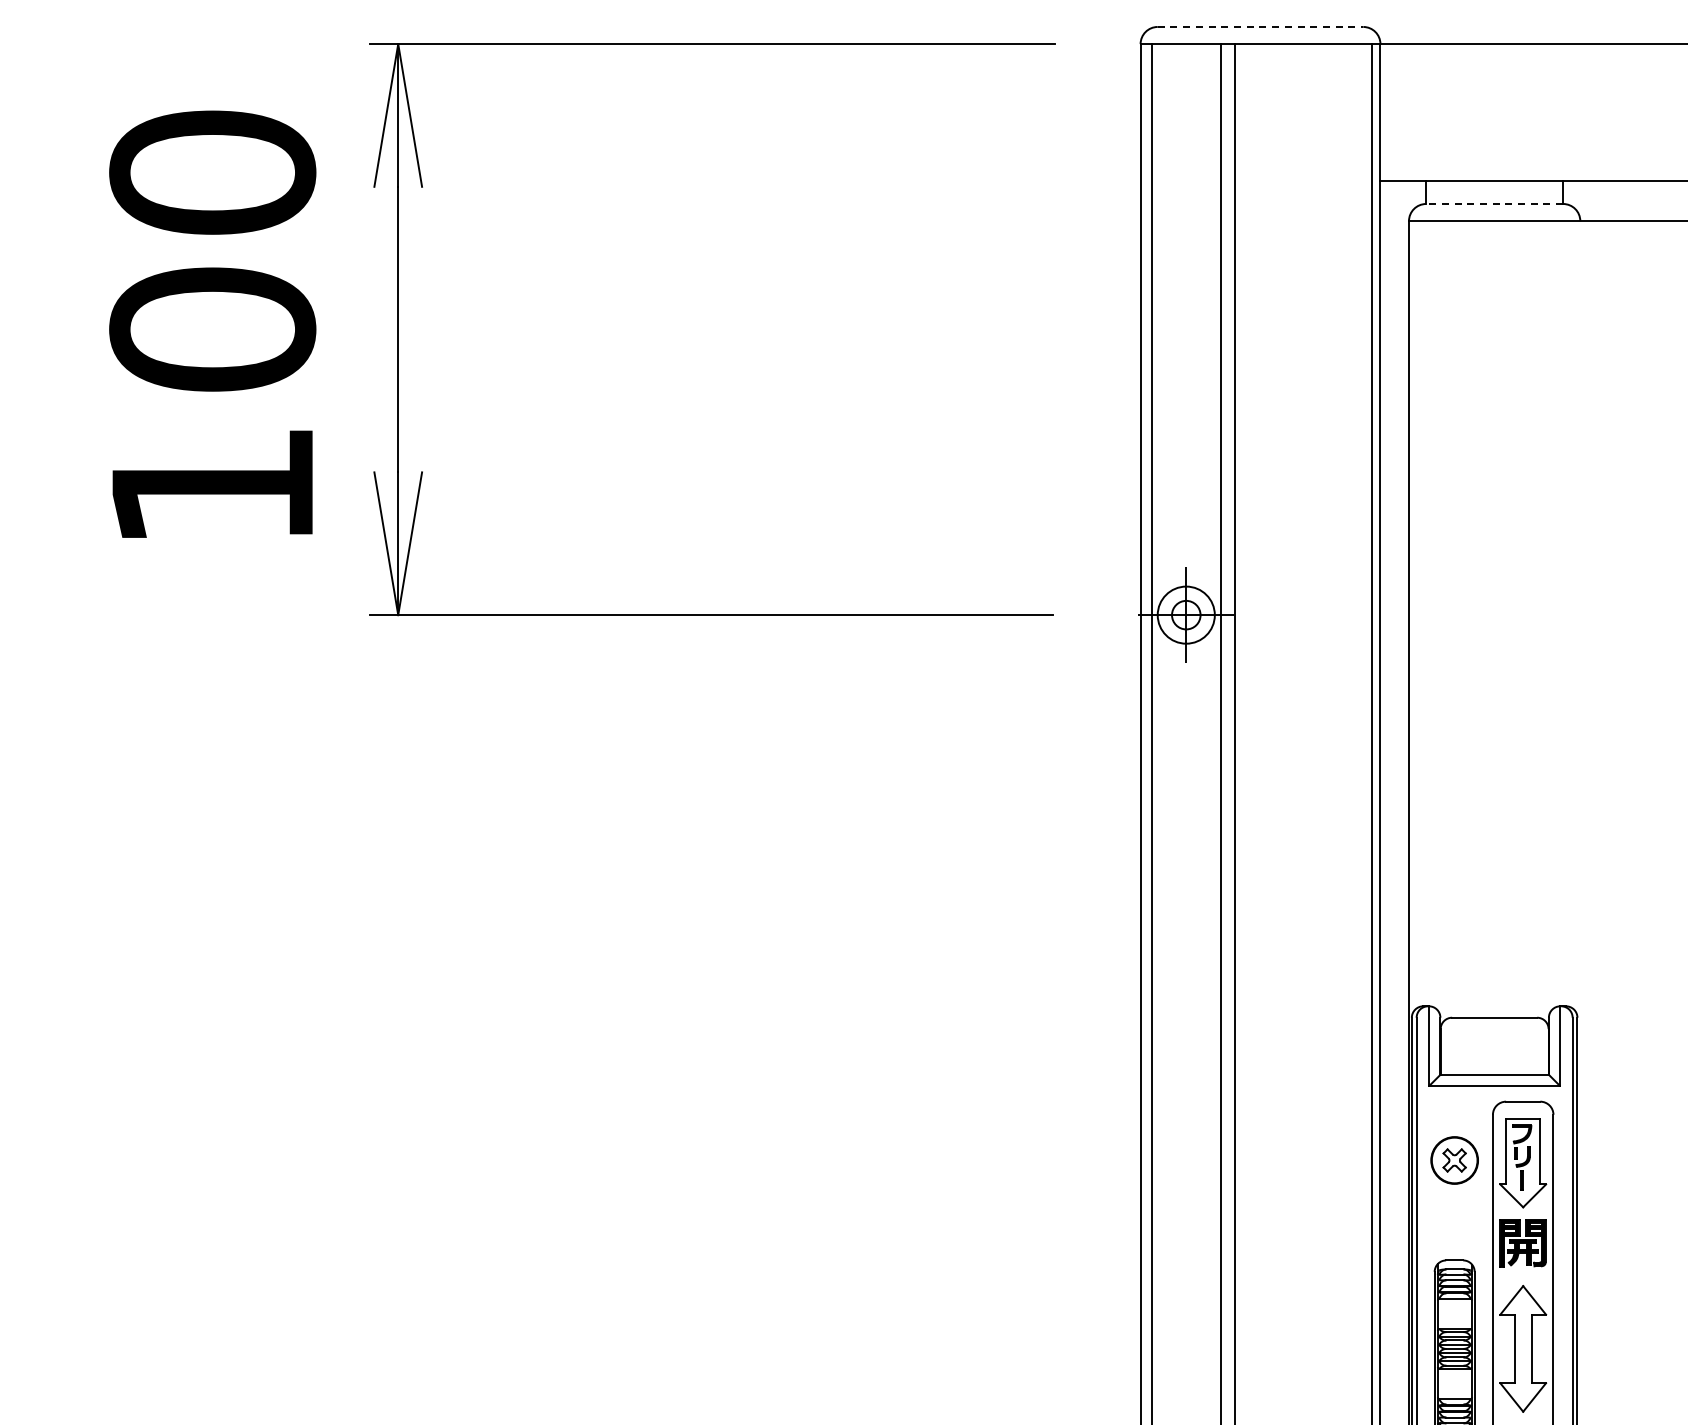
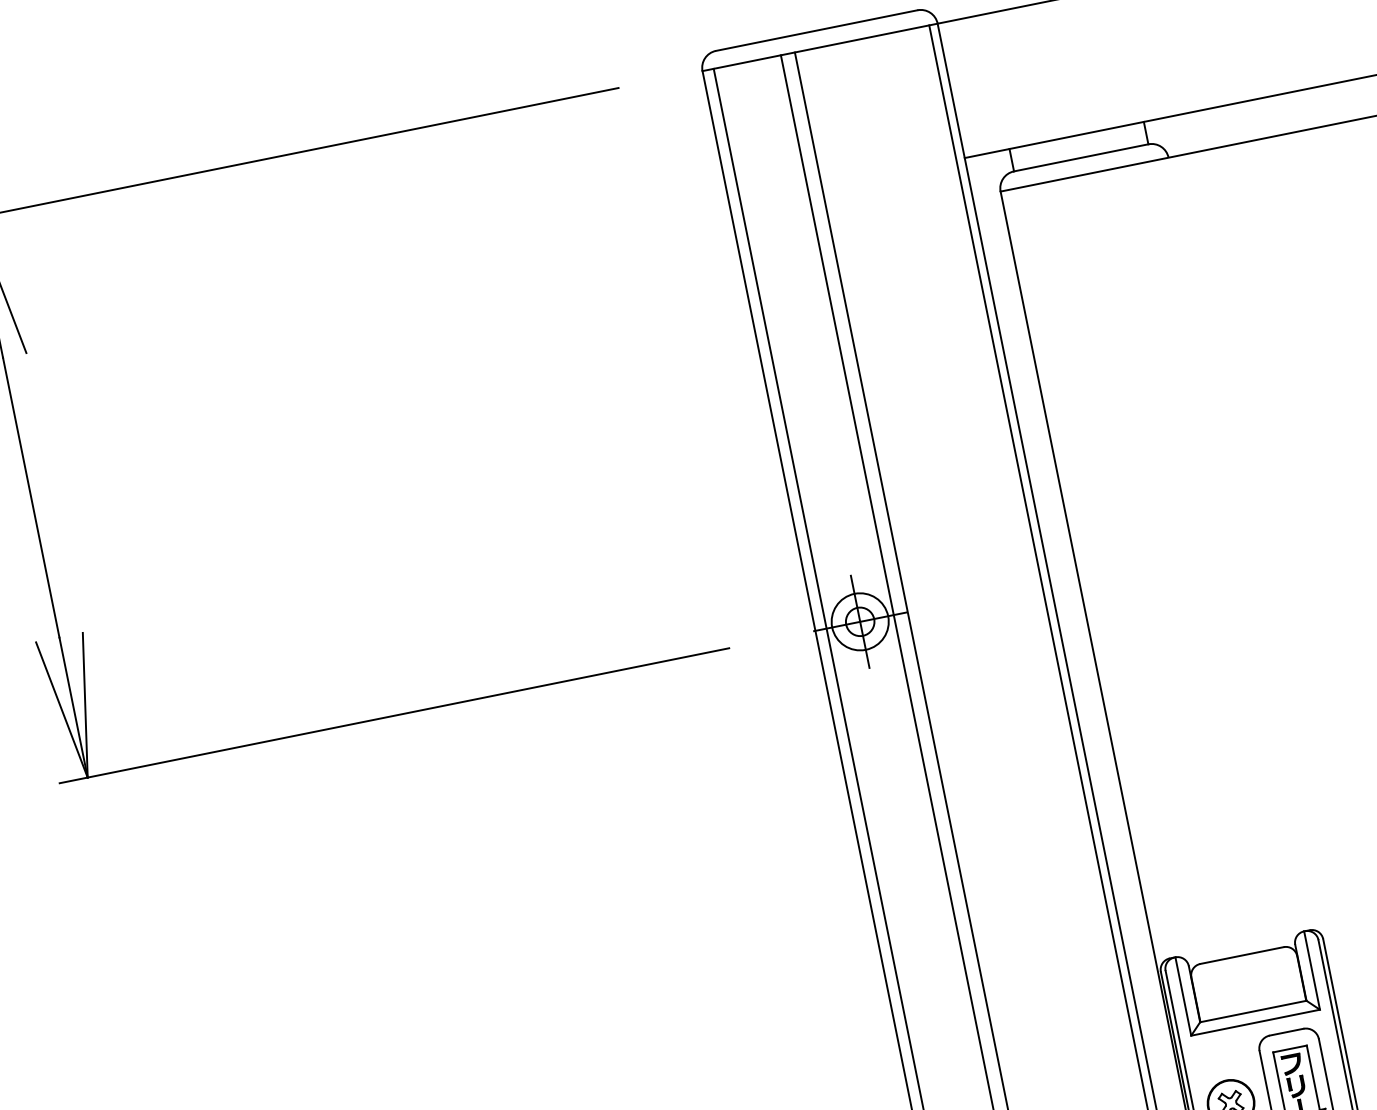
line: (1260, 26) -> (816, 30), dashed -> solid
line: (1494, 204) -> (1081, 158), dashed -> solid

